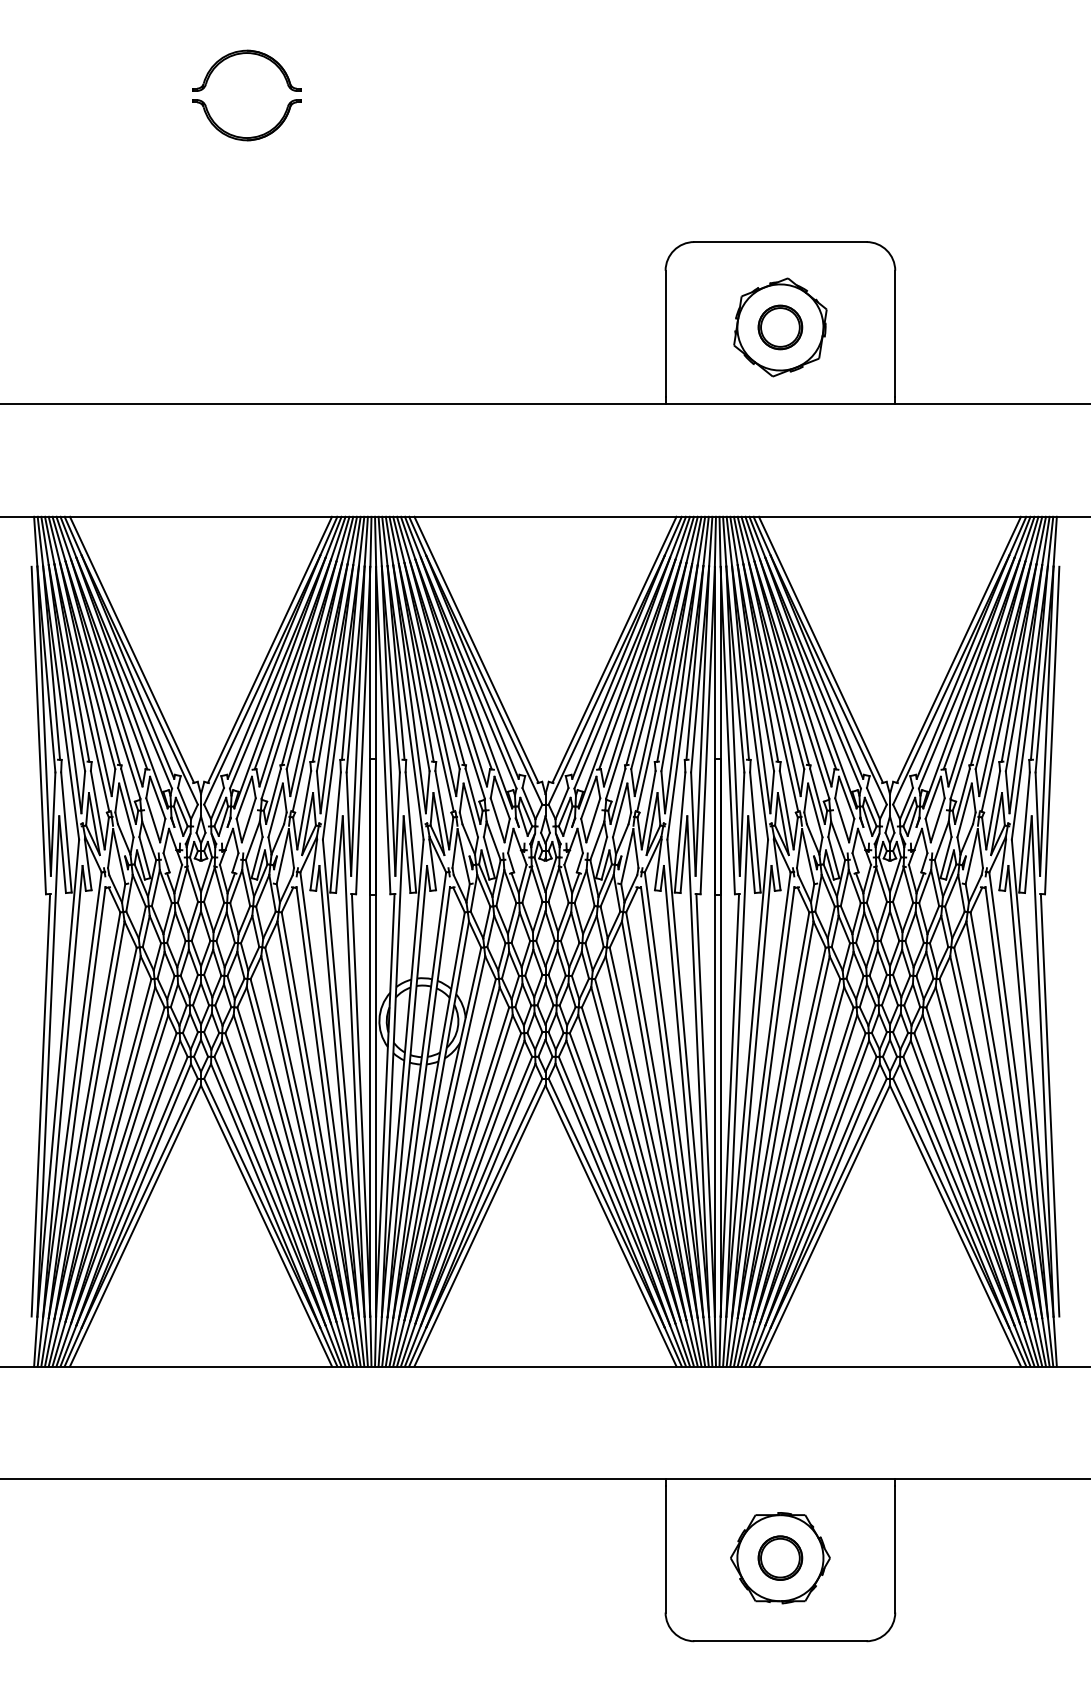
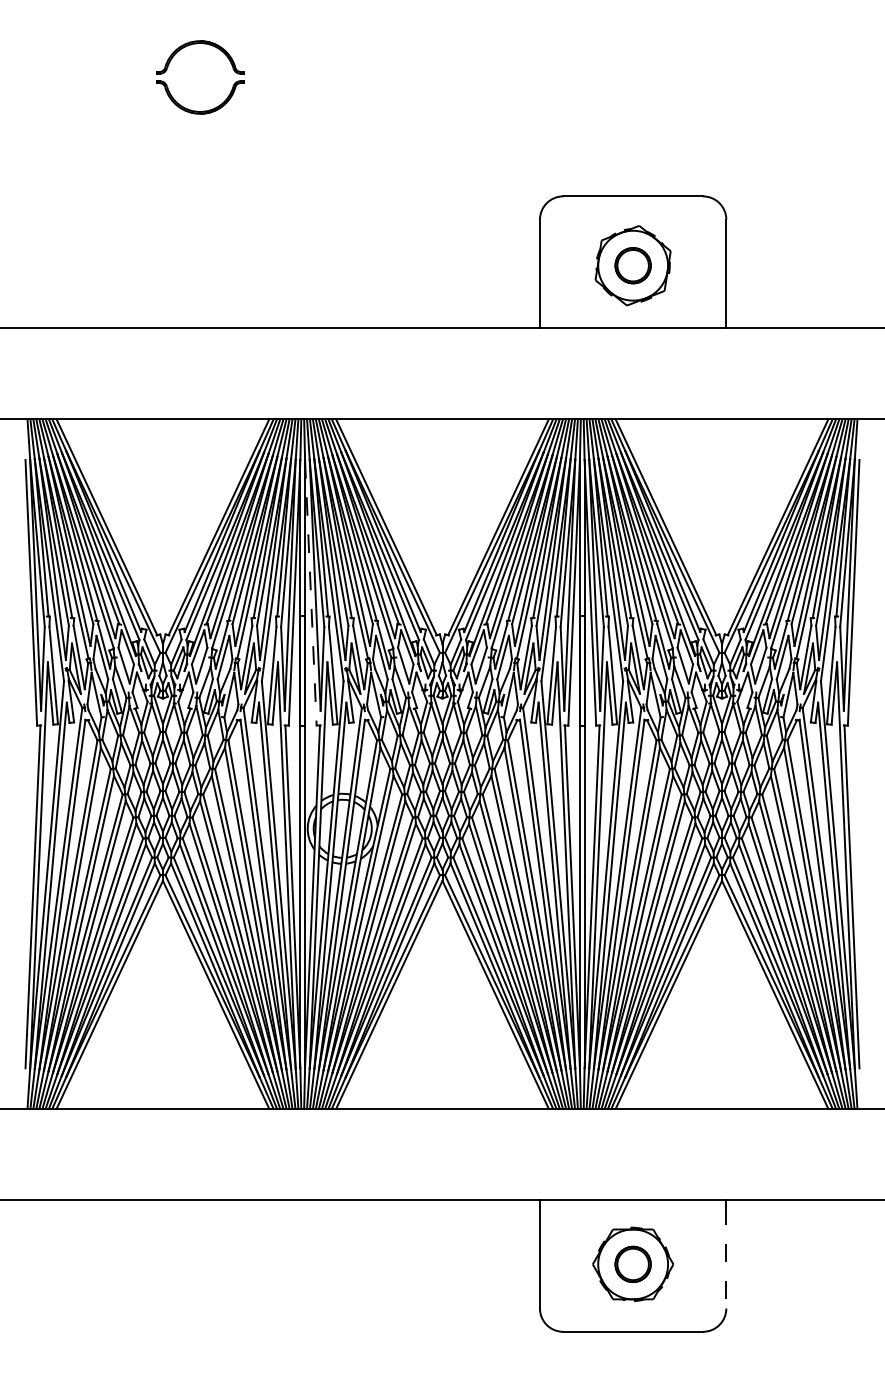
line: (383, 730) -> (311, 592), solid -> dashed
line: (895, 1550) -> (726, 1258), solid -> dashed

